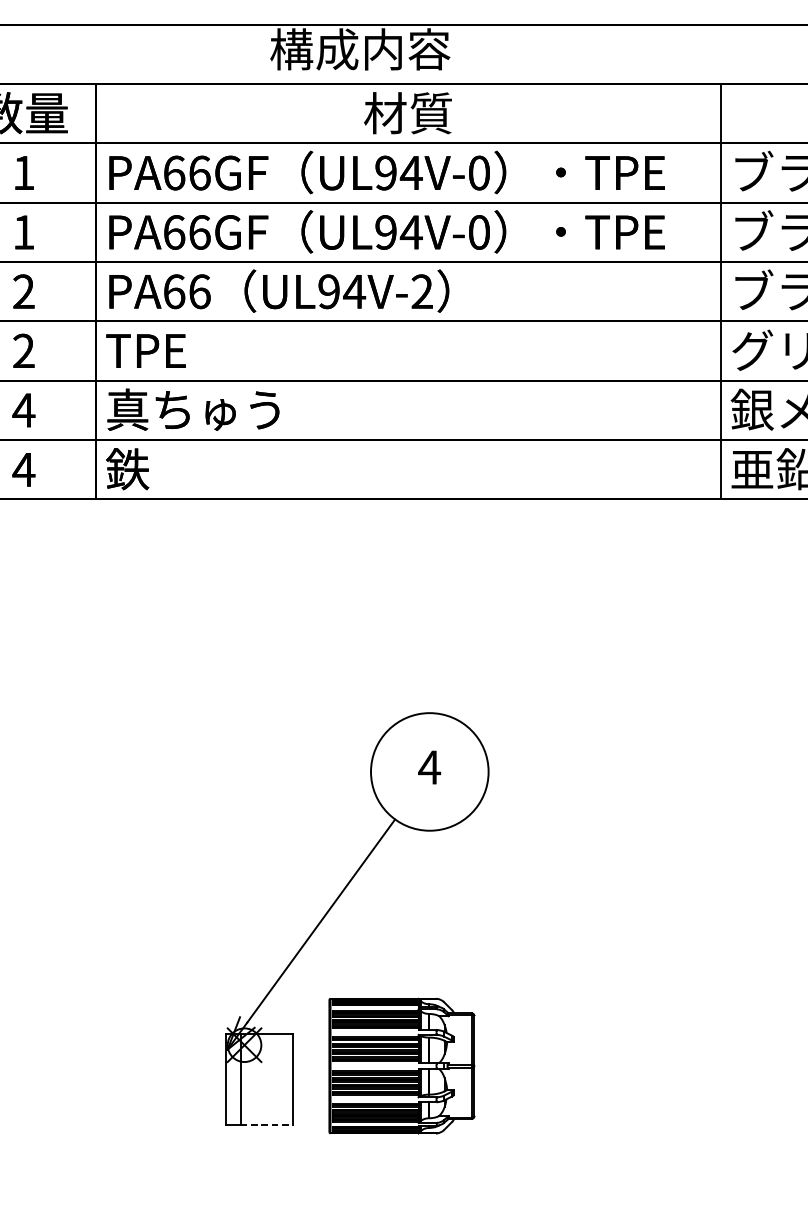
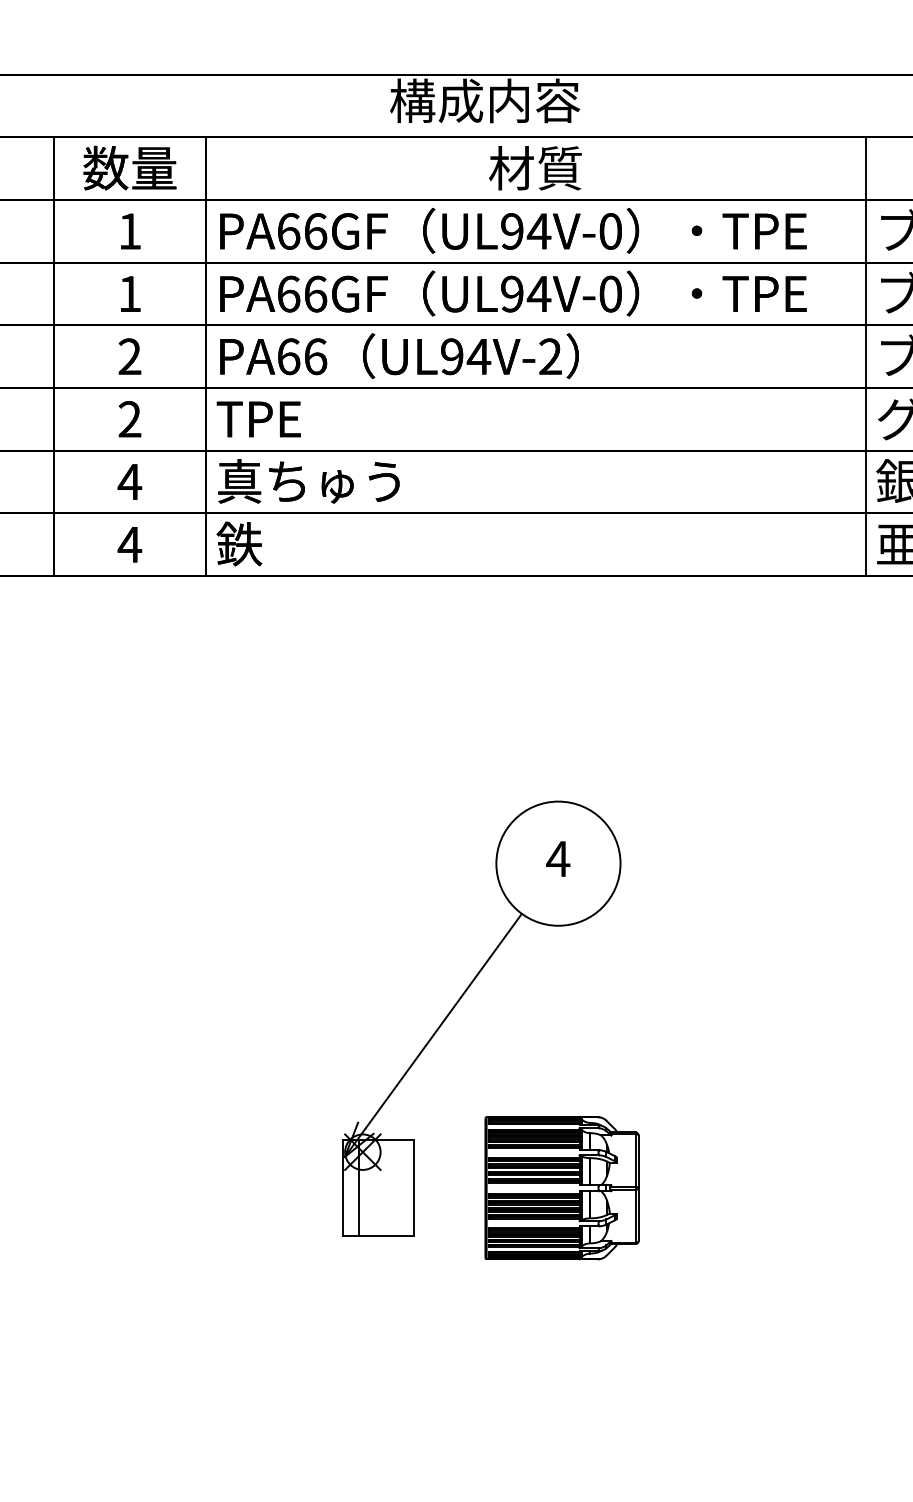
part: (401, 1066) -> (561, 1188), moved
line: (266, 1125) -> (386, 1236), dashed -> solid

